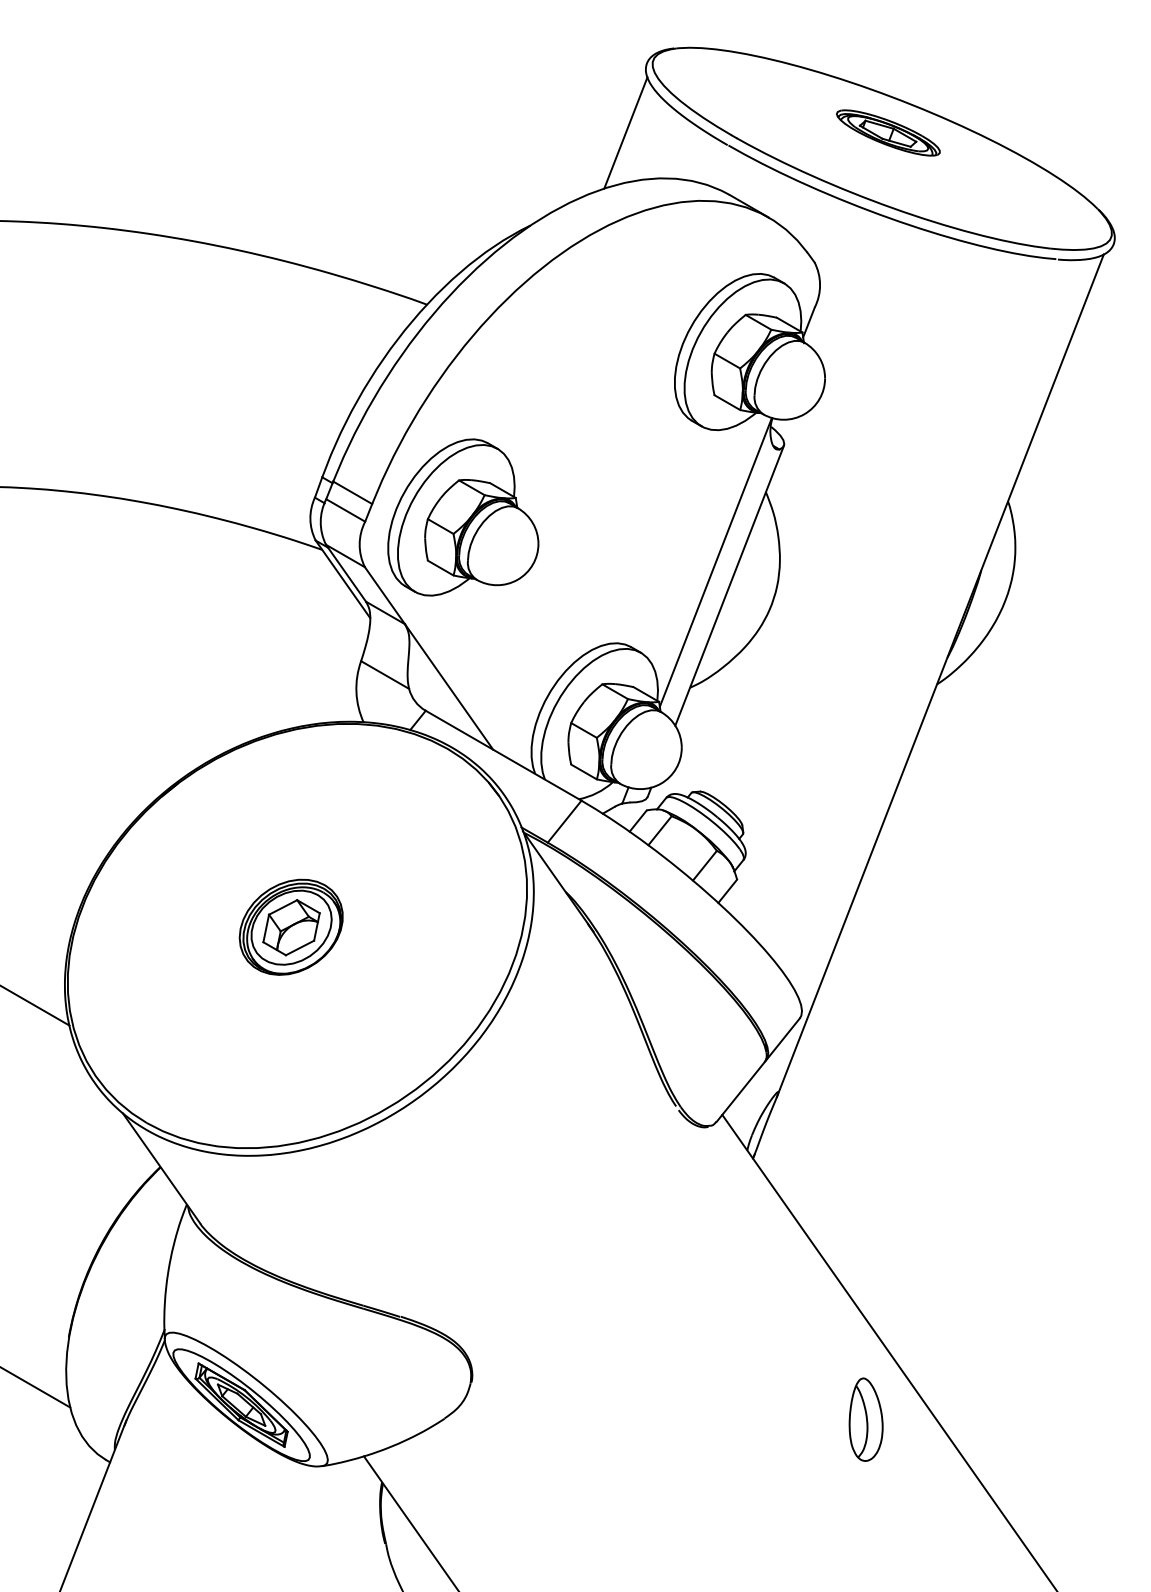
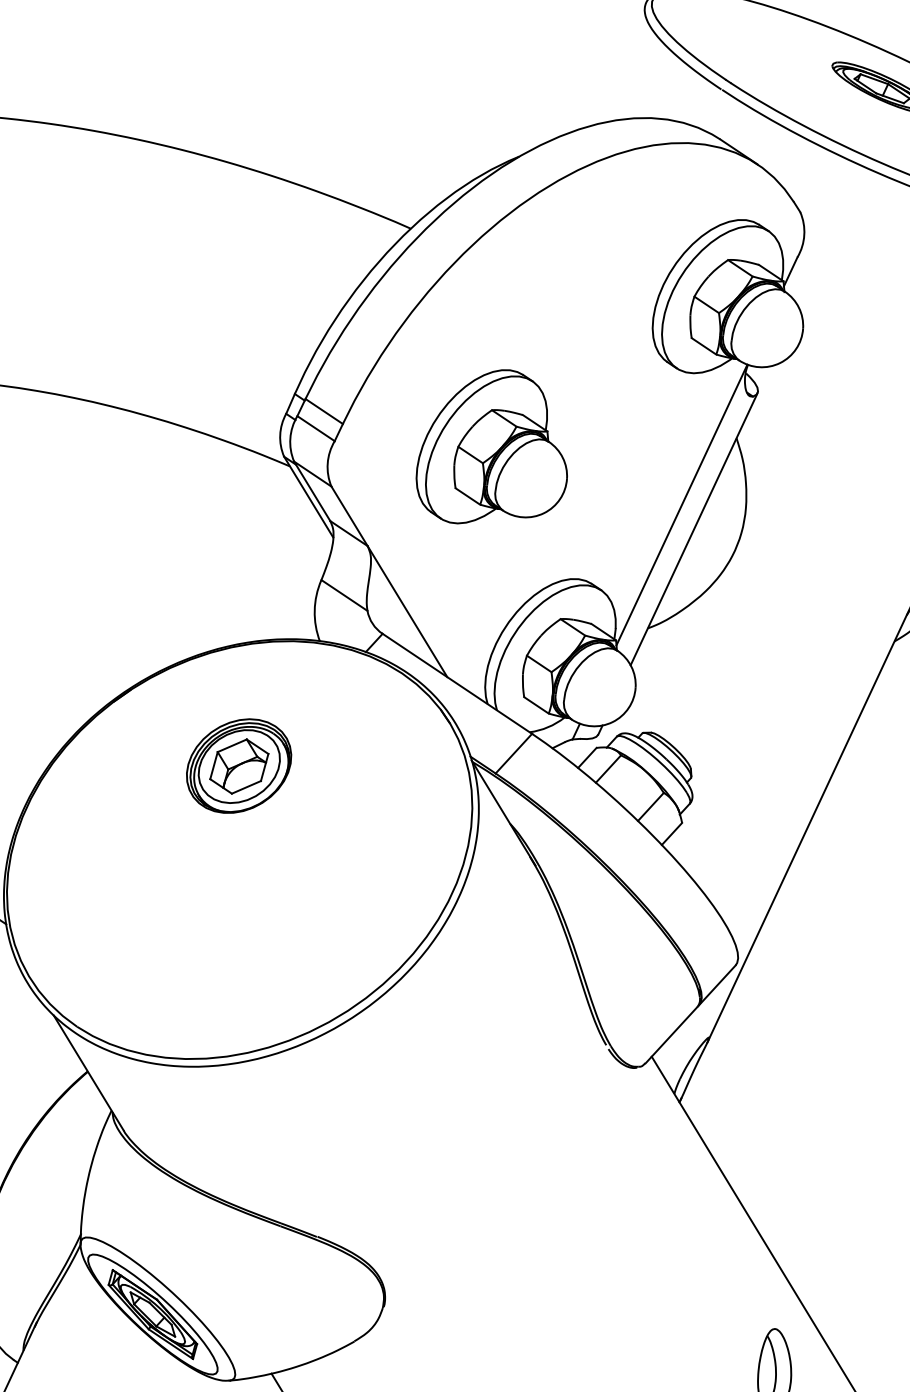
line: (625, 132) -> (620, 70), removed
part: (463, 517) -> (493, 447), moved
part: (290, 926) -> (238, 765), moved

